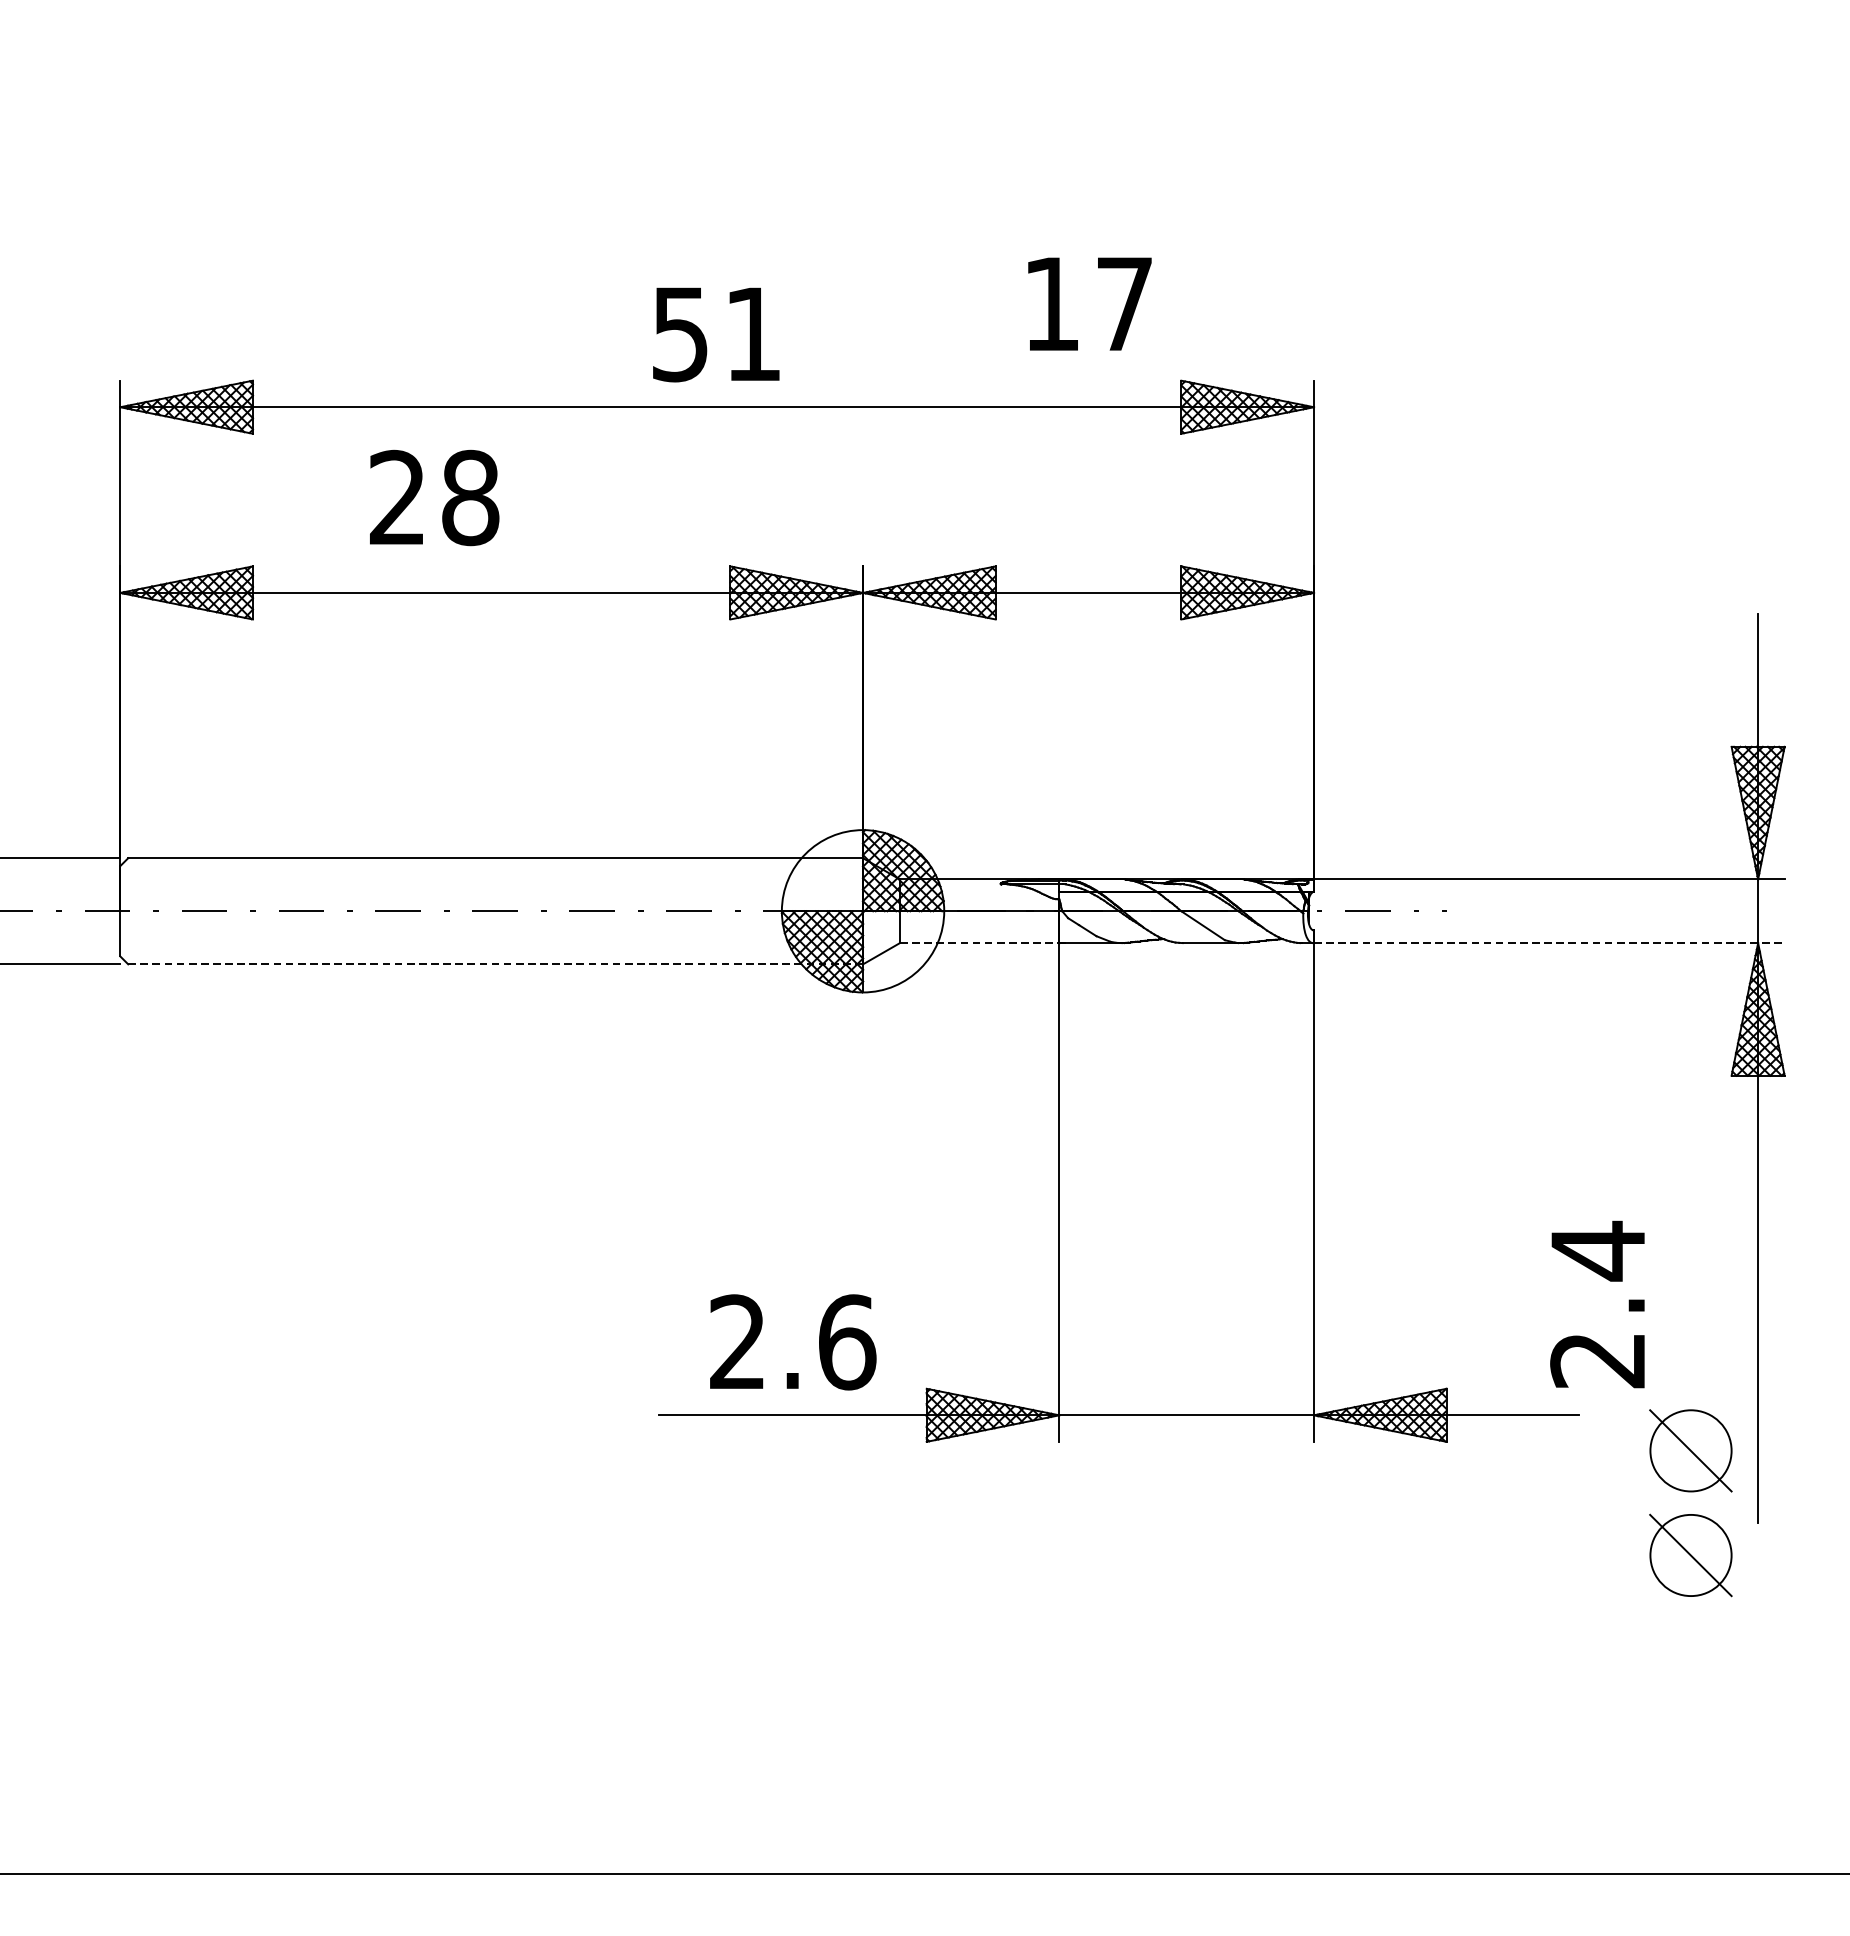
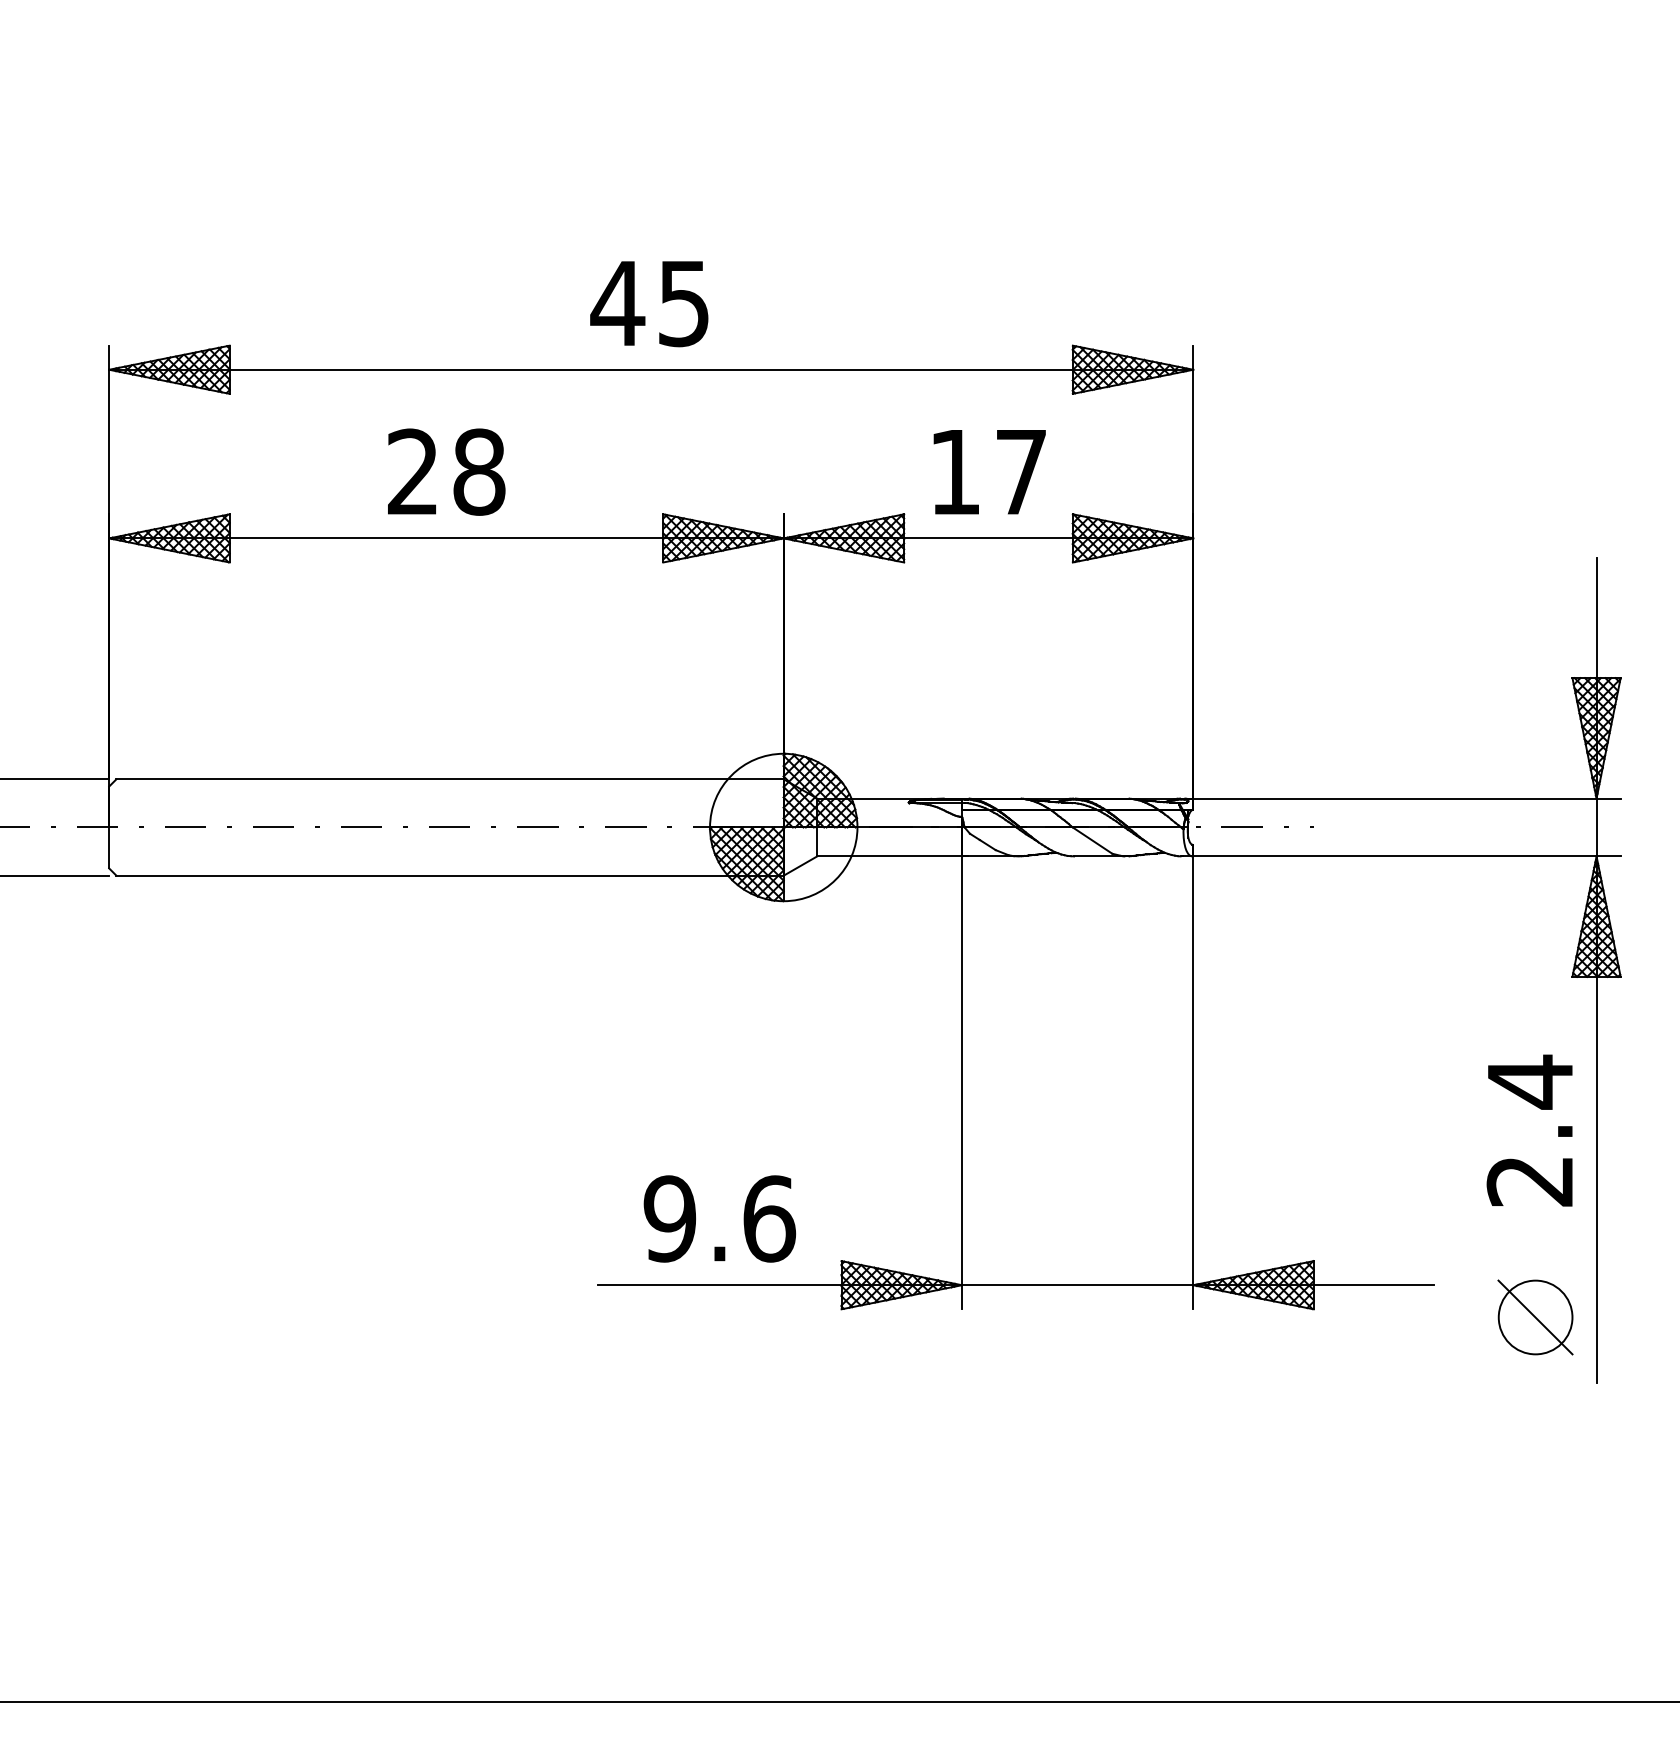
text: (1089, 304) -> (989, 472), moved
text: (715, 335) -> (649, 304), 51 -> 45
text: (434, 497) -> (446, 471), moved
line: (980, 943) -> (890, 856), dashed -> solid
line: (1548, 943) -> (1406, 856), dashed -> solid
line: (496, 964) -> (450, 875), dashed -> solid
text: (1597, 1304) -> (1529, 1130), moved
text: (737, 1341) -> (669, 1218), 2.6 -> 9.6
part: (1690, 1555) -> (1535, 1412), removed

